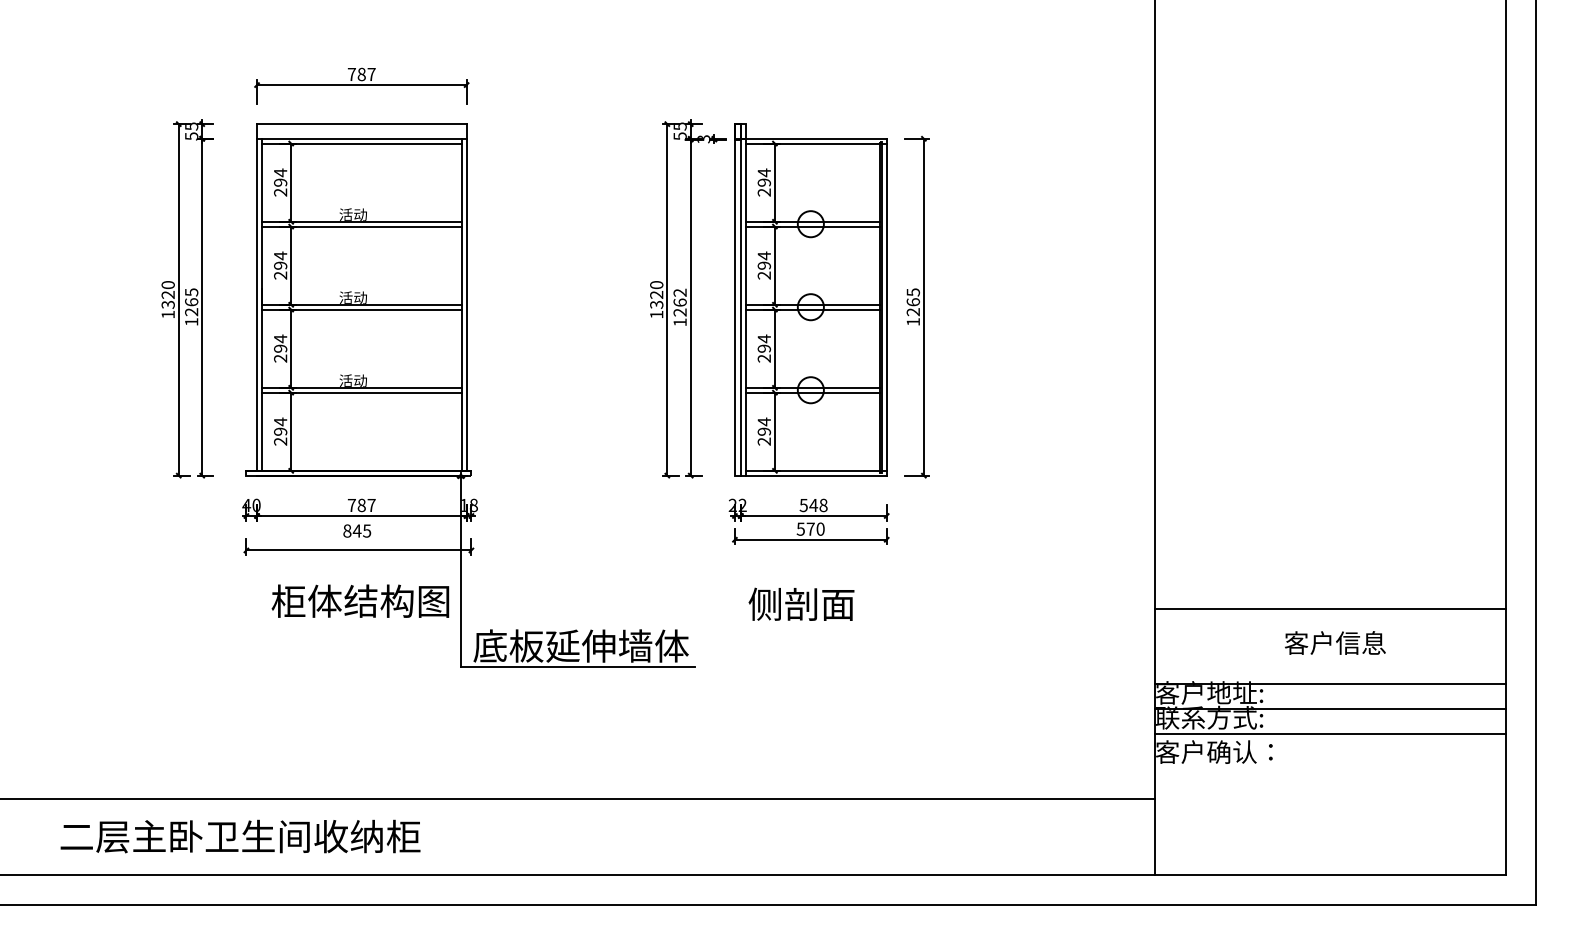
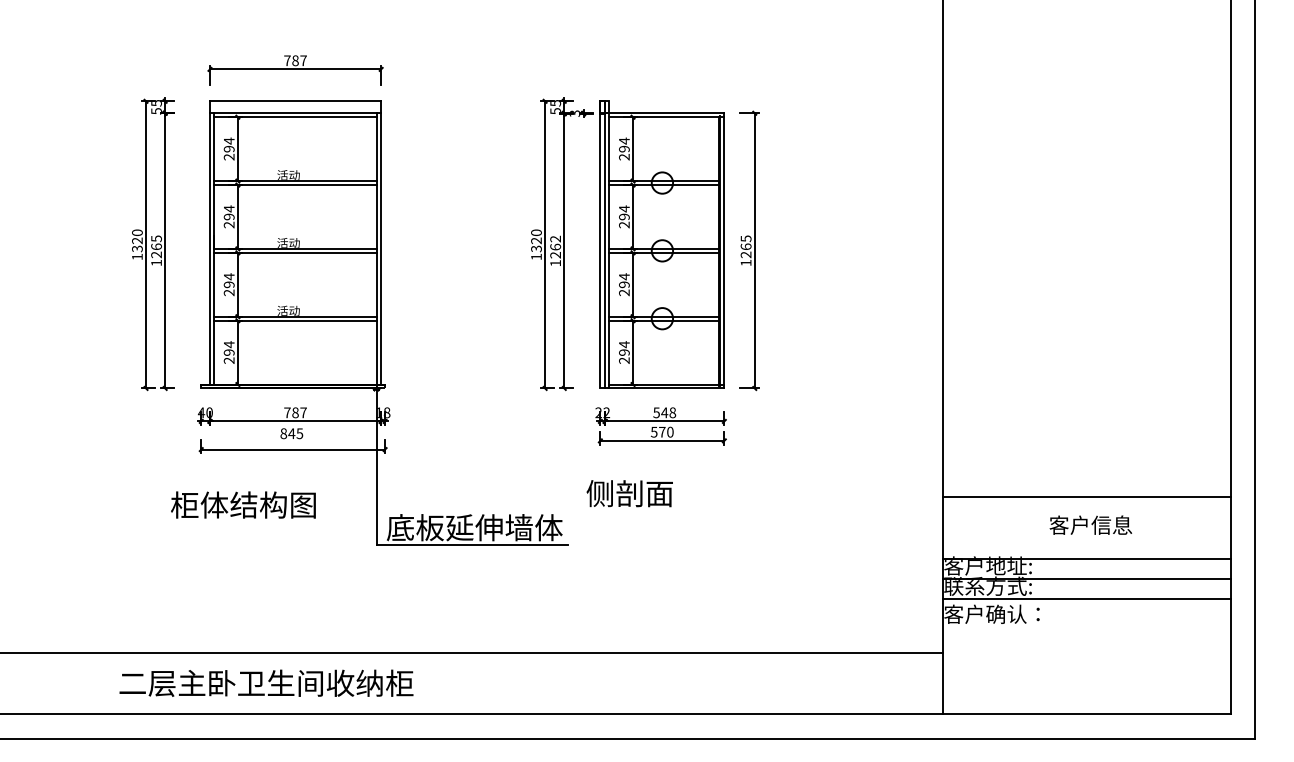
text: (360, 600) -> (243, 504), moved
text: (801, 604) -> (629, 493), moved
text: (240, 835) -> (266, 682), moved

